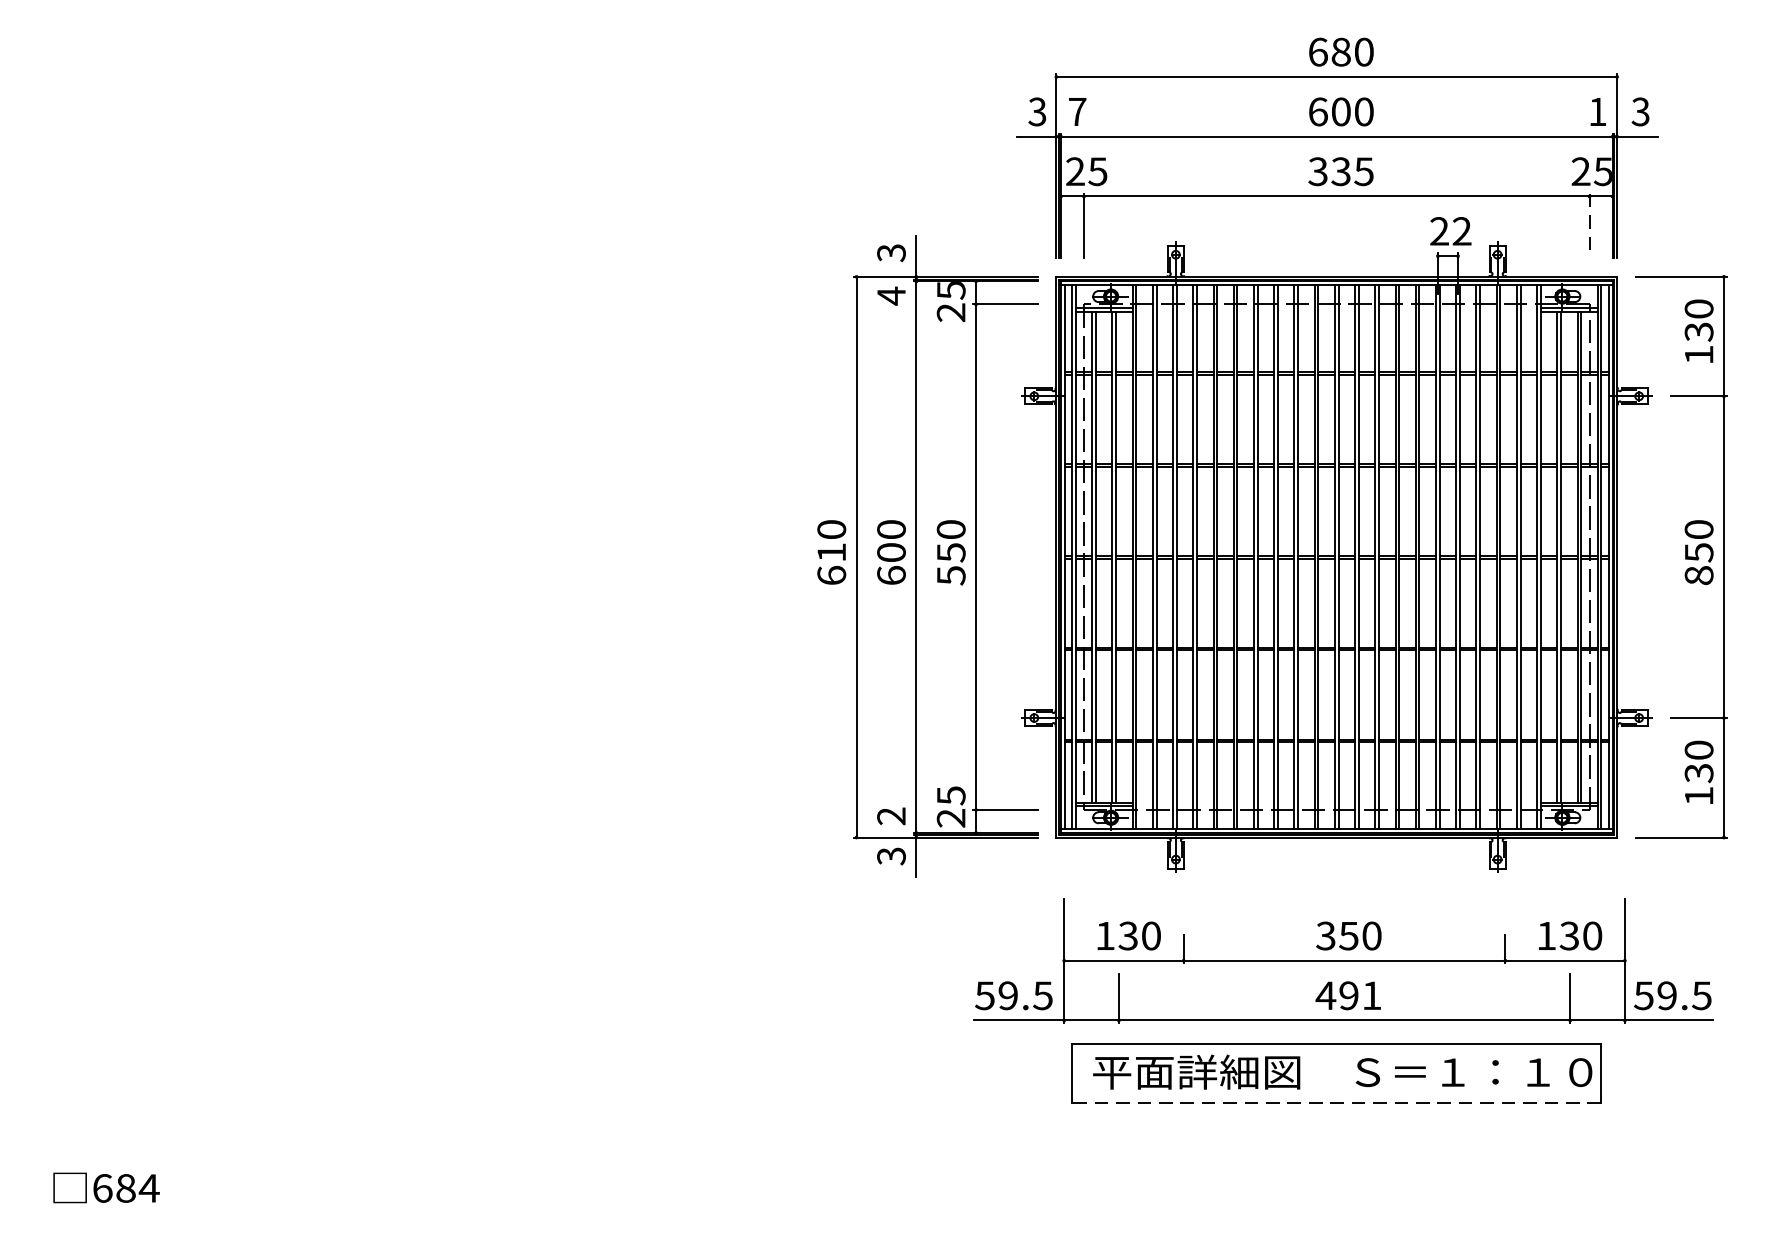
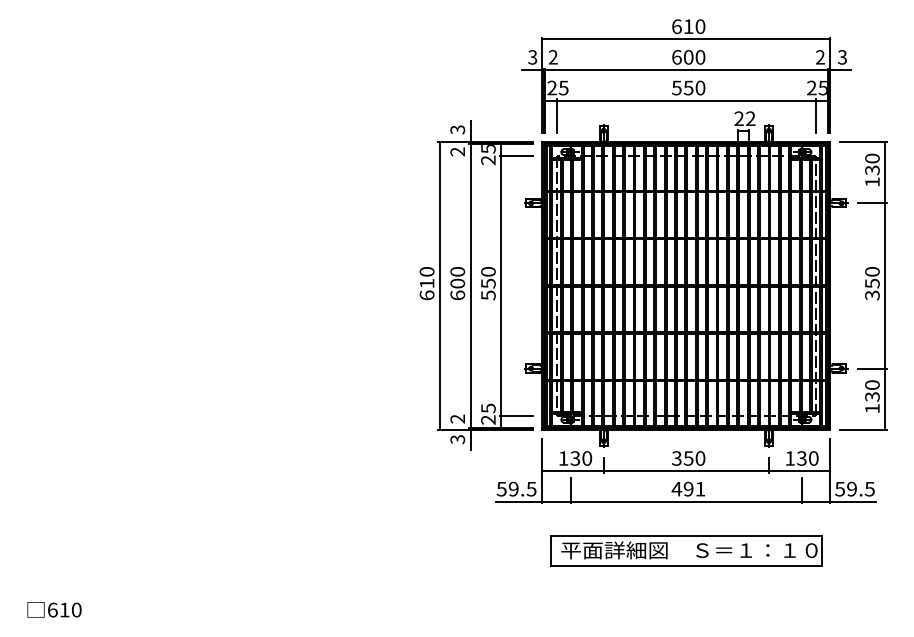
text: (1340, 51) -> (688, 26), 680 -> 610
text: (1075, 112) -> (552, 57), 7 -> 2
text: (1597, 112) -> (820, 57), 1 -> 2
text: (1340, 170) -> (688, 87), 335 -> 550
line: (1590, 225) -> (816, 115), dashed -> solid
text: (890, 295) -> (457, 151), 4 -> 2
text: (1699, 575) -> (872, 295), 850 -> 350
part: (1342, 959) -> (685, 470), moved
line: (1336, 1103) -> (686, 566), dashed -> solid
text: (137, 1187) -> (70, 609), 684 -> 610

